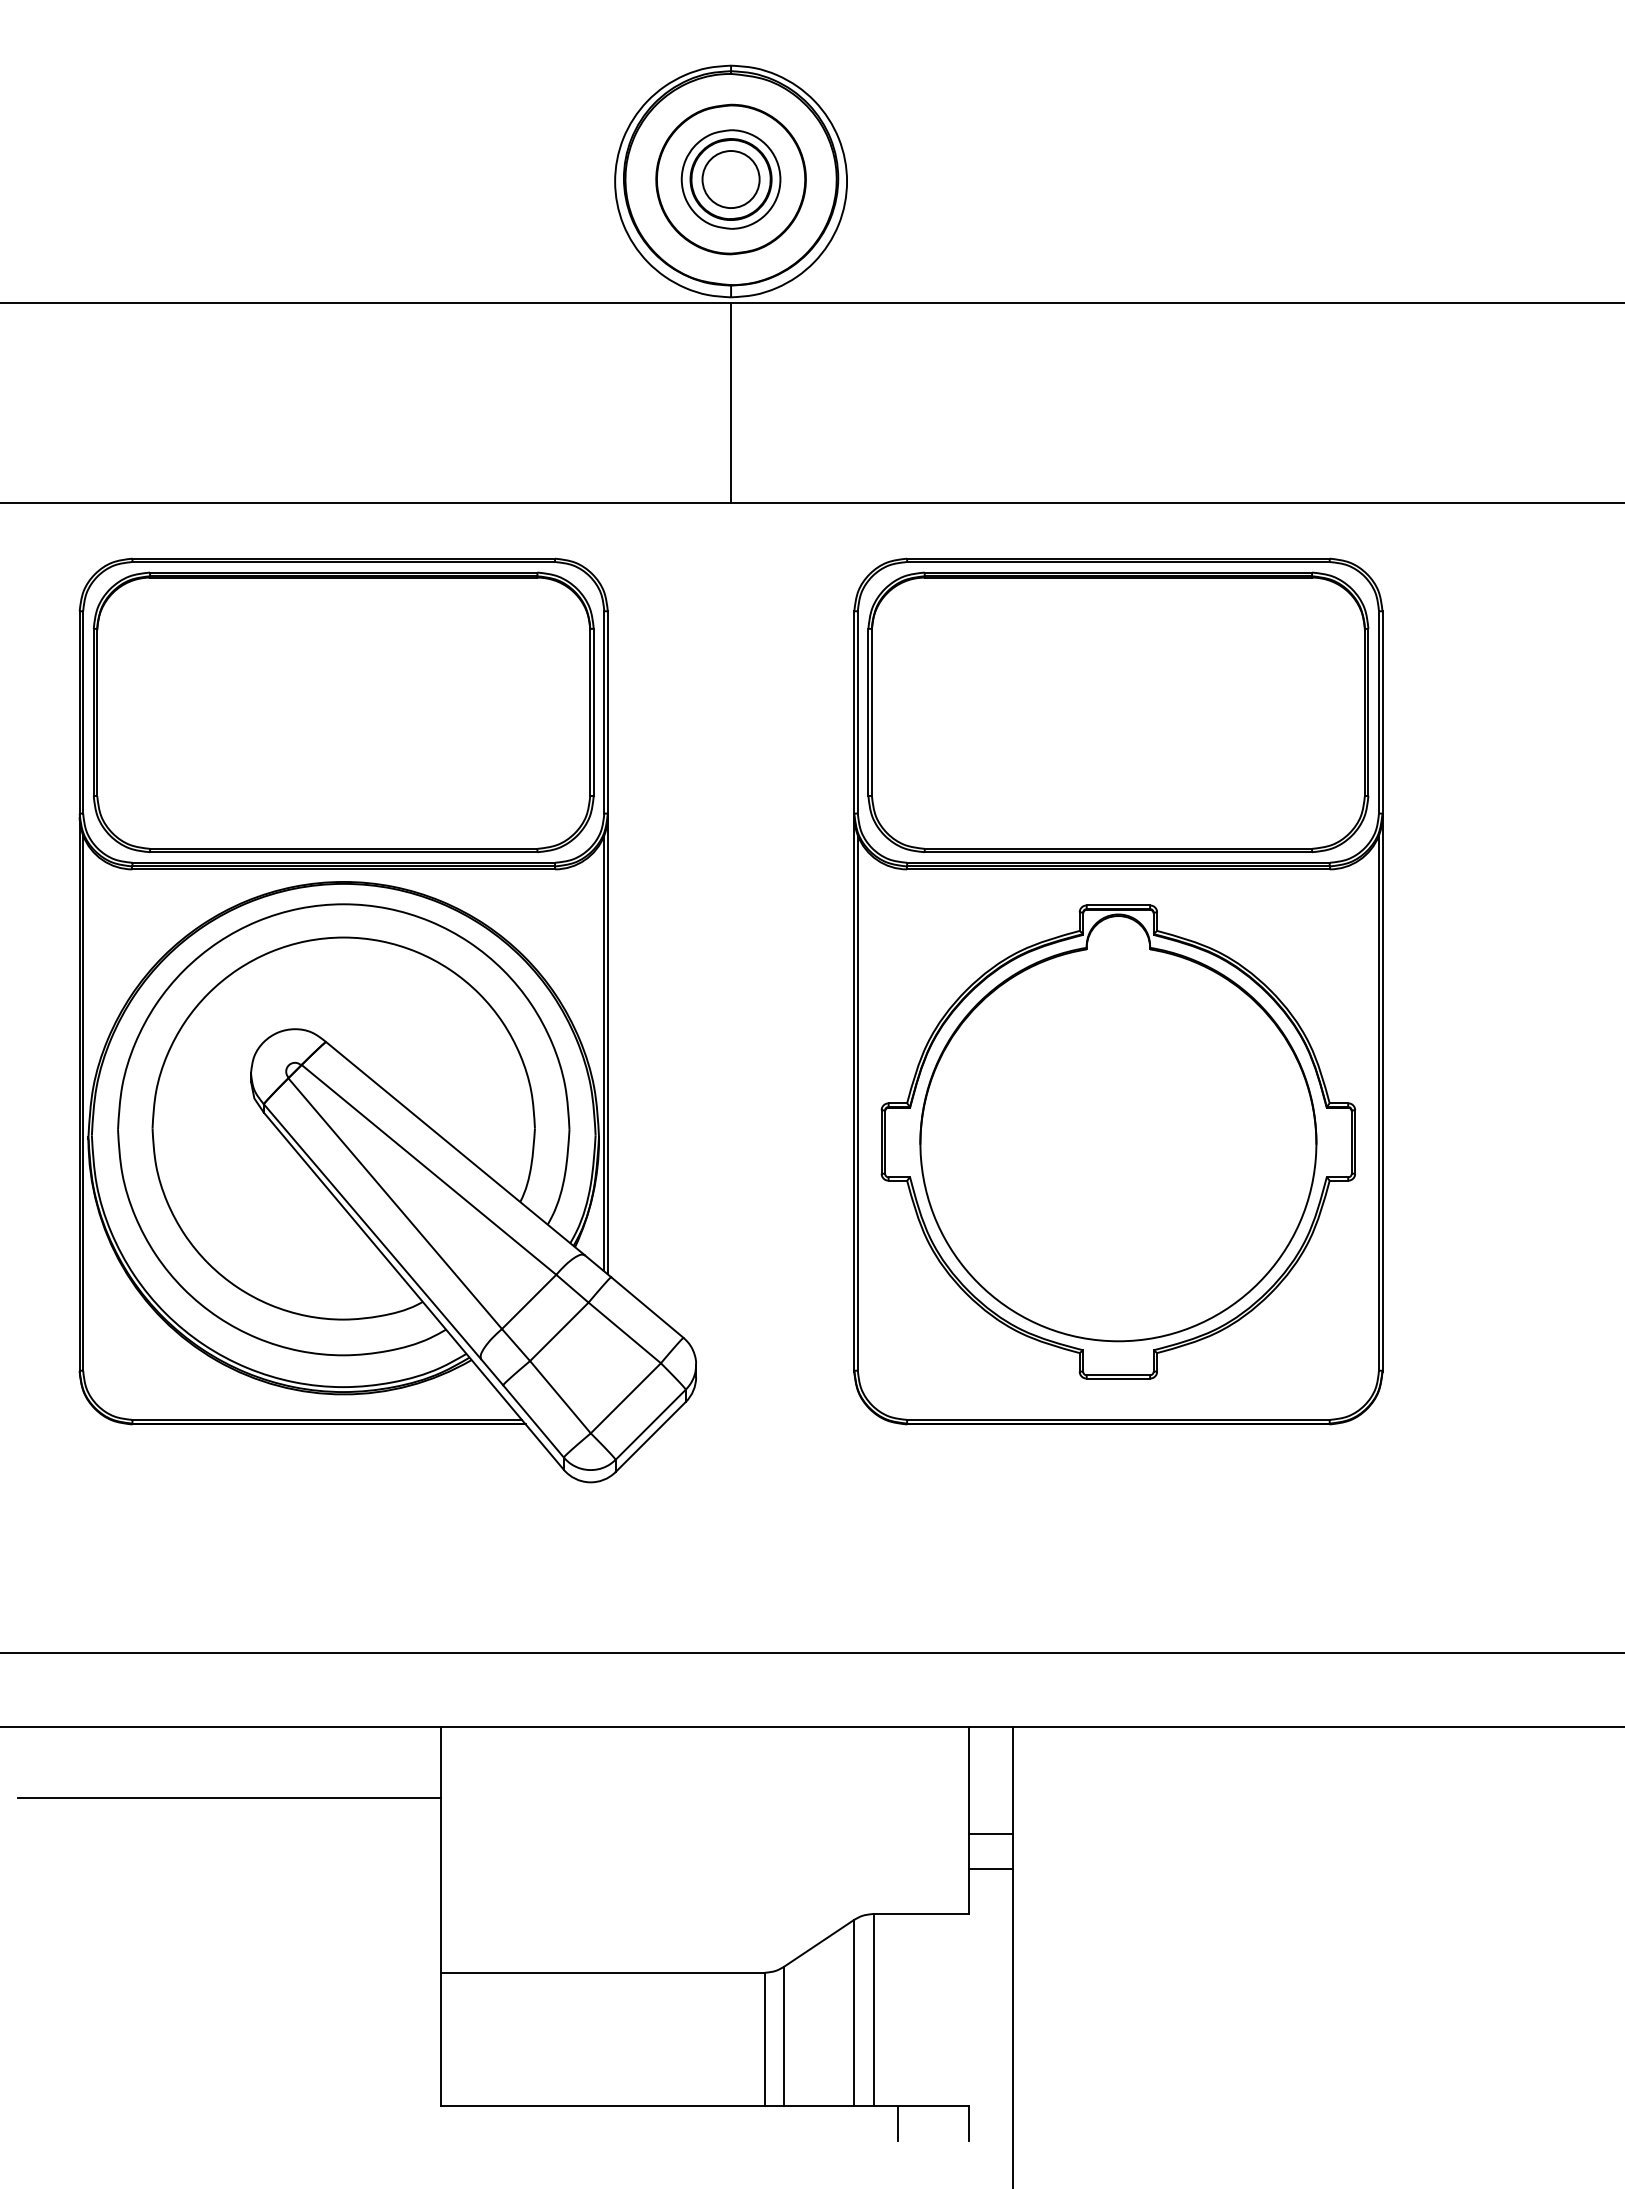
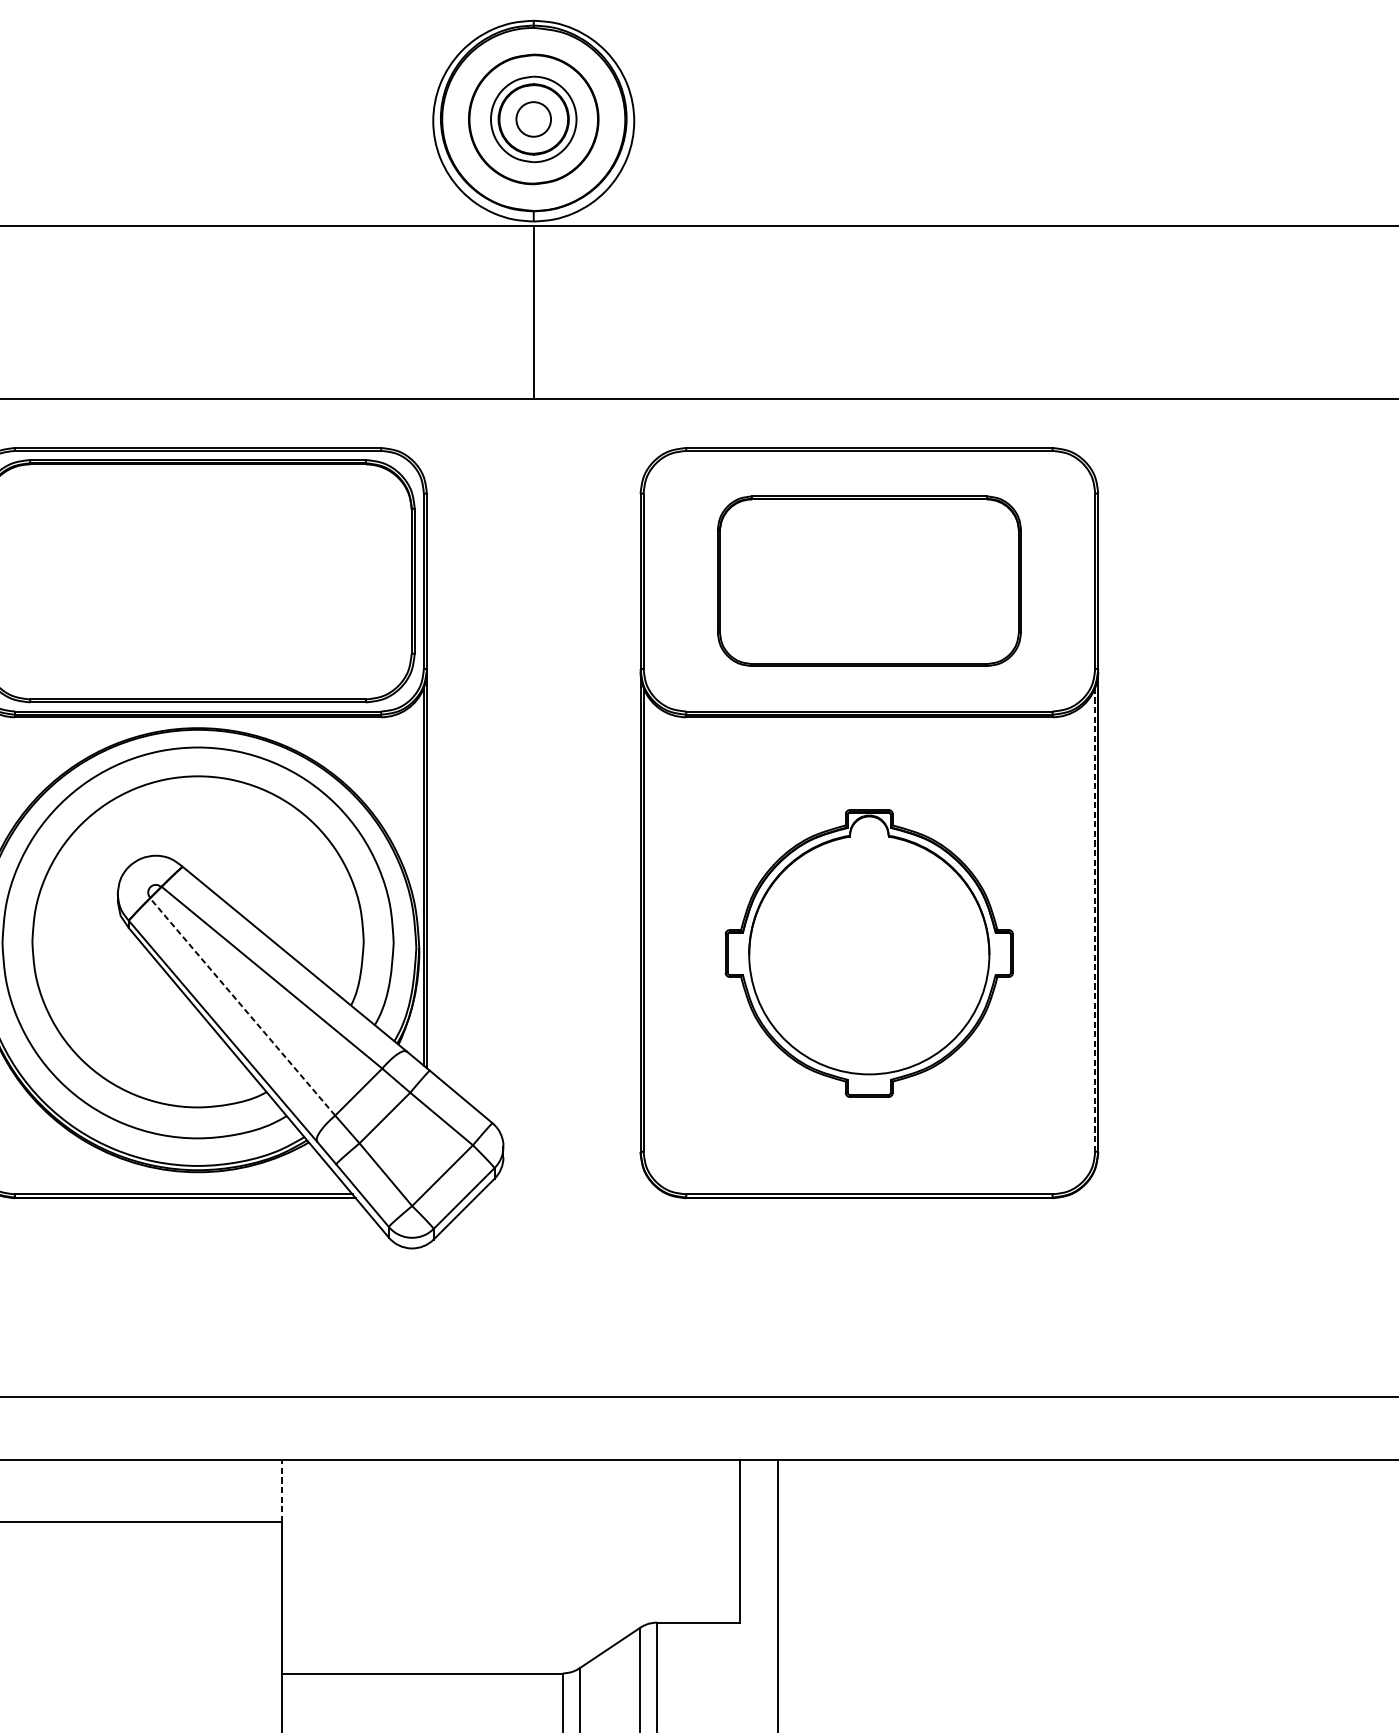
circle: (730, 179) -> (533, 119), size x0.7
part: (1118, 712) -> (869, 581), size x0.7
line: (1378, 1103) -> (1094, 920), solid -> dashed
part: (1117, 1141) -> (868, 953), size x0.7
line: (395, 1203) -> (242, 1006), solid -> dashed
line: (440, 1761) -> (281, 1490), solid -> dashed
line: (990, 1834) -> (758, 1553), removed
line: (990, 1868) -> (758, 1583), removed

